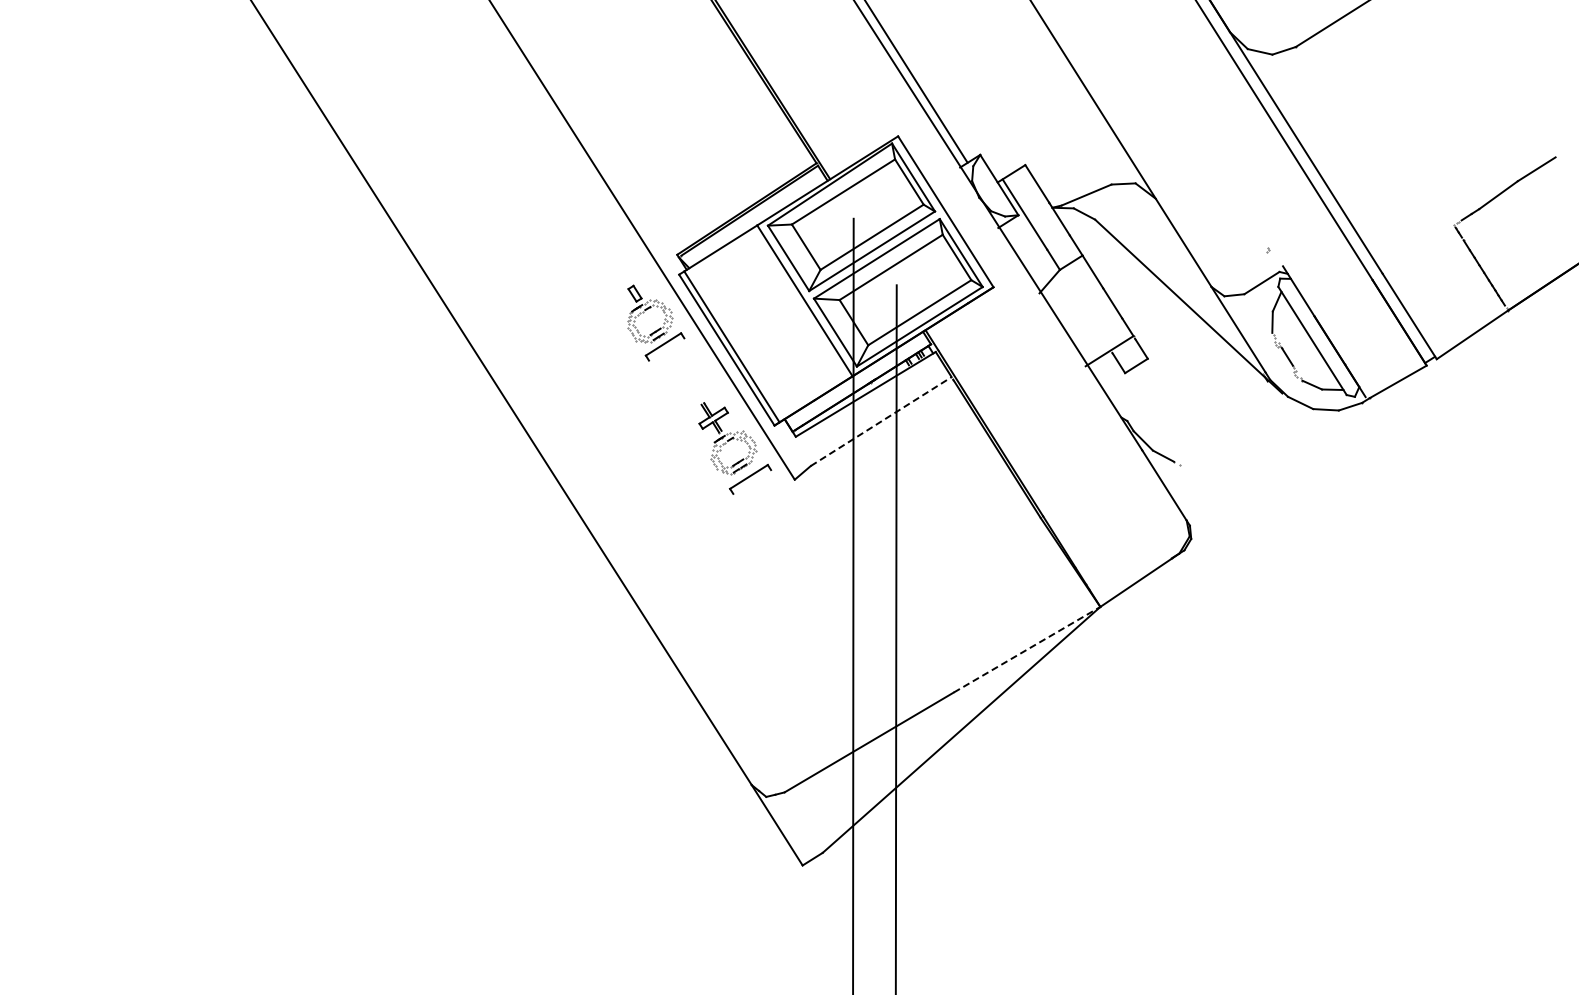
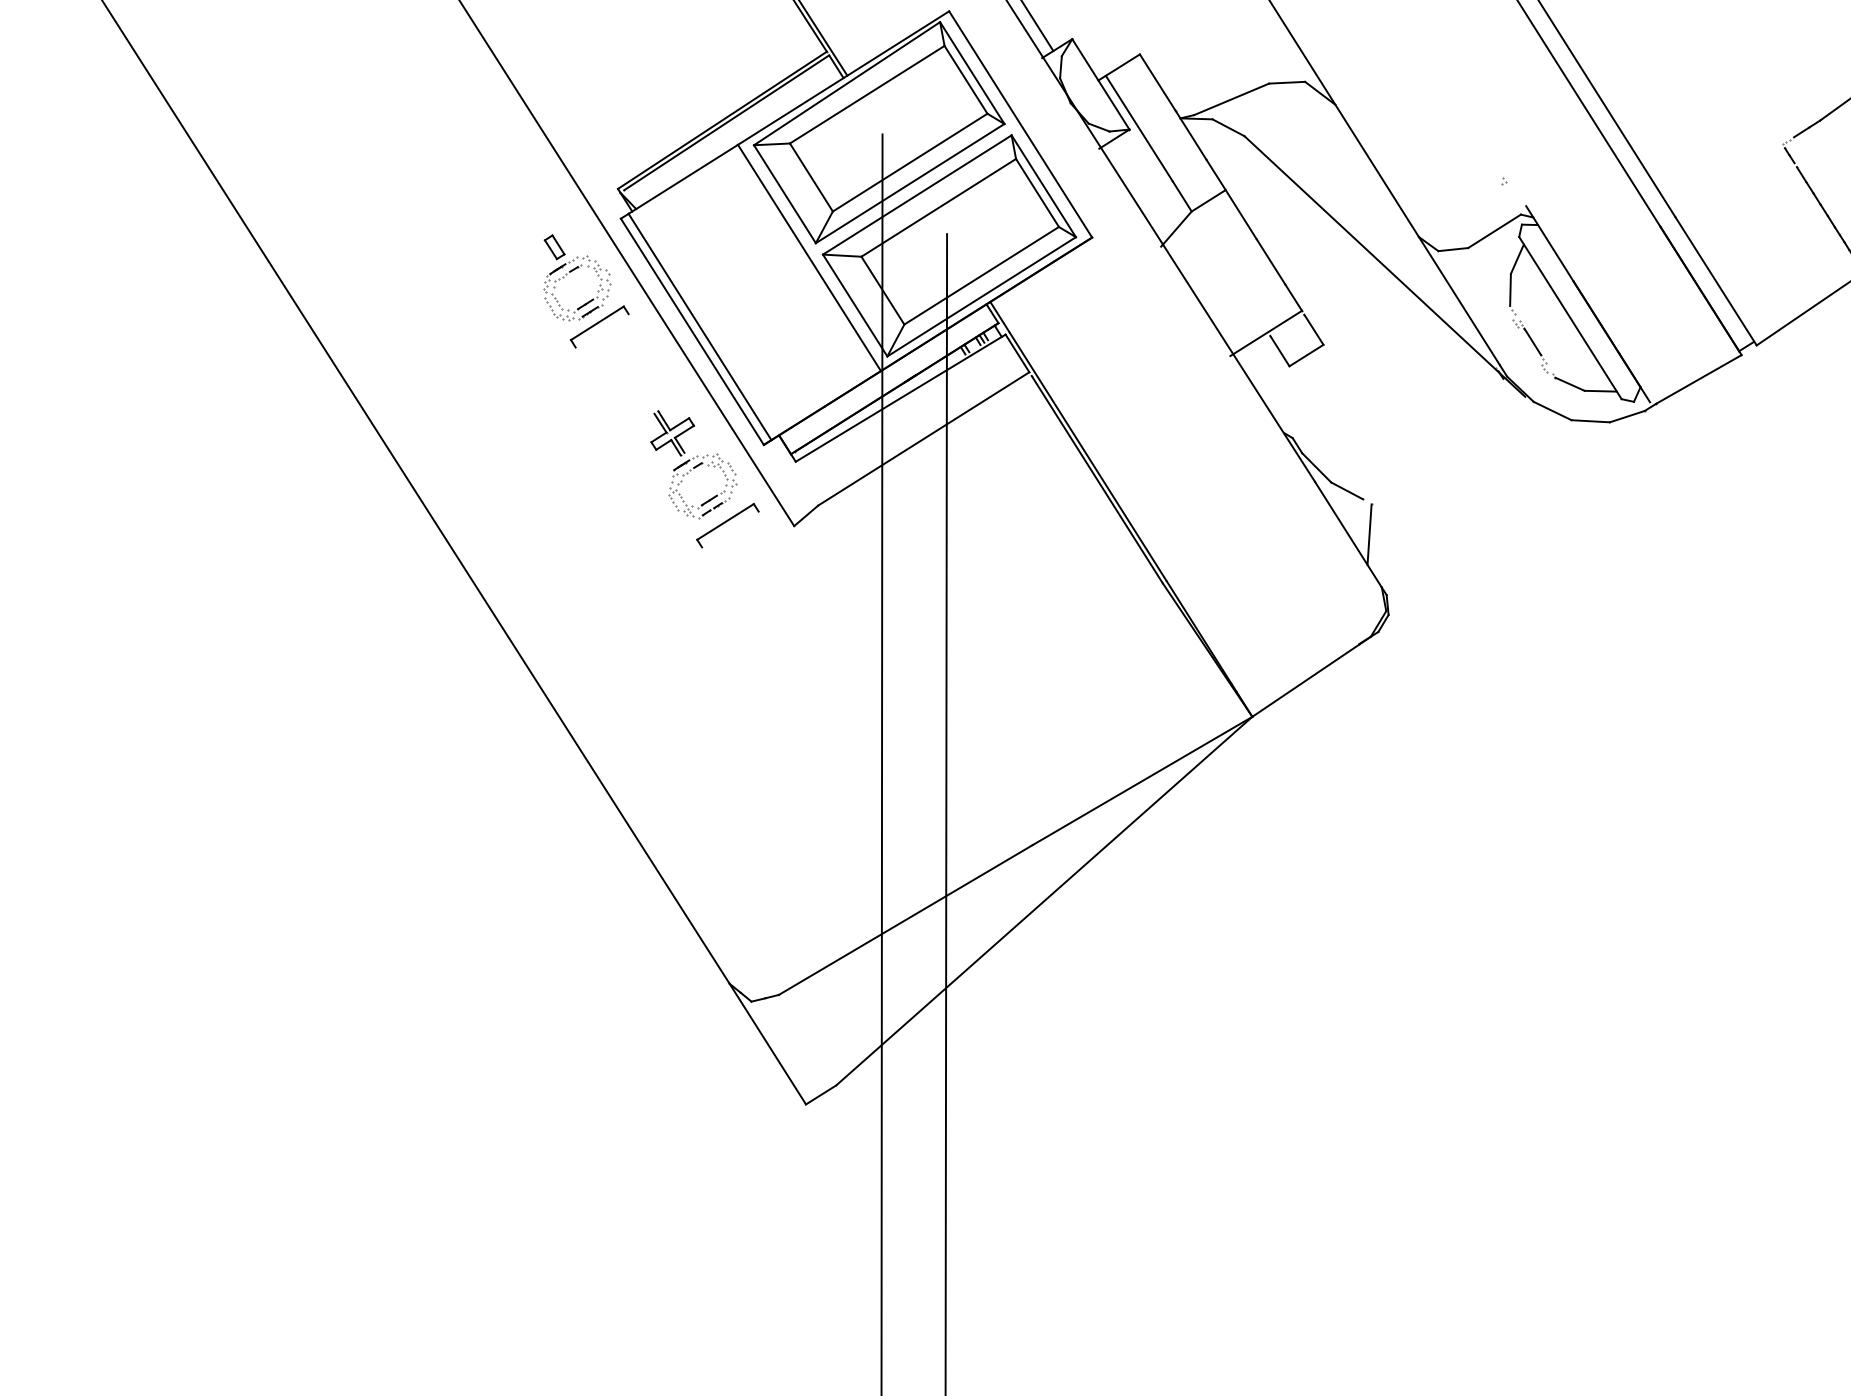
line: (881, 421) -> (924, 438), dashed -> solid
line: (1178, 485) -> (1369, 534), added
line: (1027, 649) -> (1143, 780), dashed -> solid

